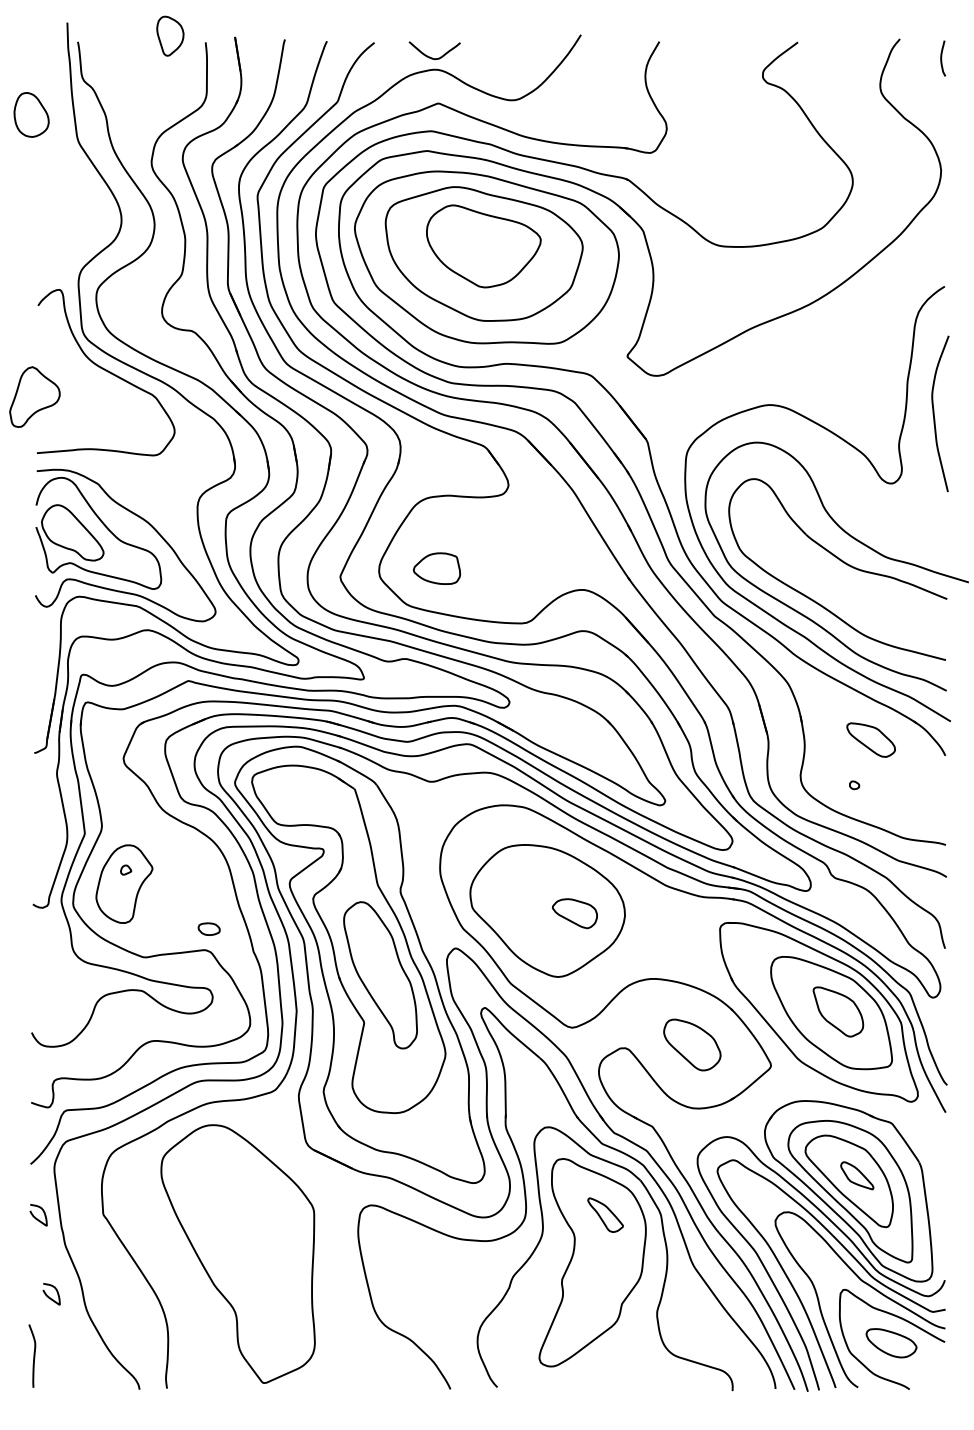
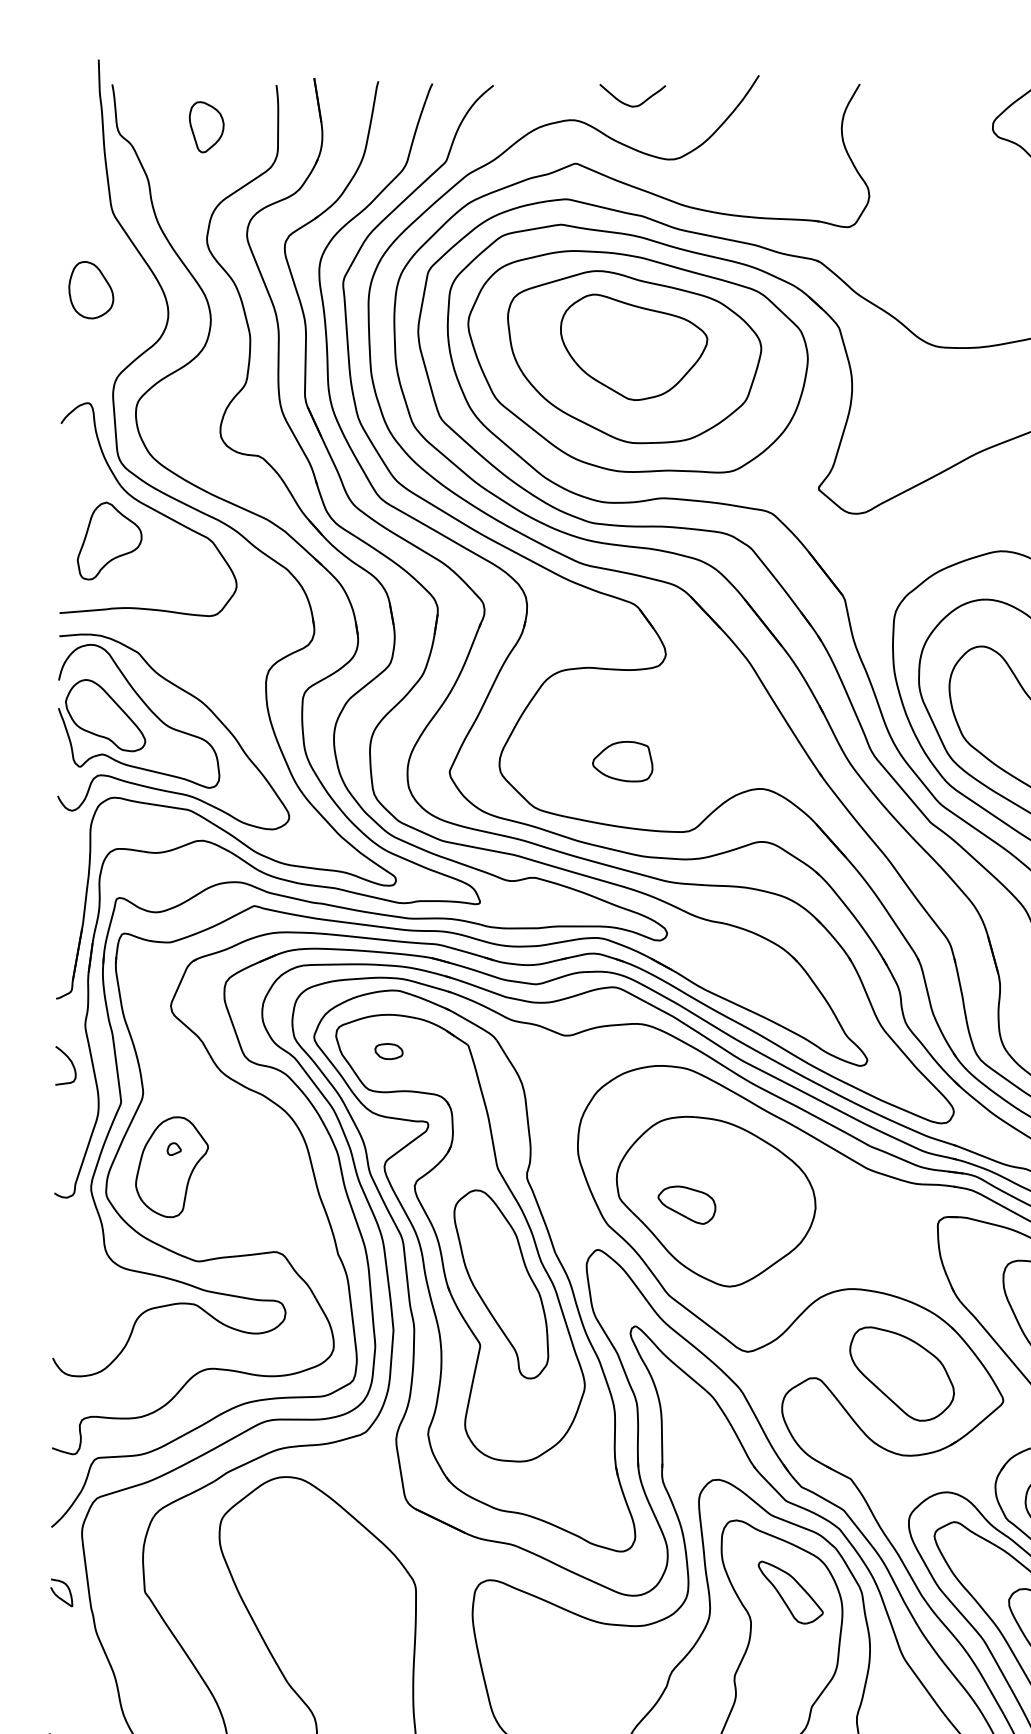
part: (170, 35) -> (206, 126), moved
curve: (430, 56) -> (627, 103), moved
part: (31, 114) -> (91, 289), moved
part: (34, 396) -> (109, 540), moved
part: (436, 568) -> (622, 761), moved
curve: (45, 803) -> (70, 1063), added
part: (574, 913) -> (686, 1204), moved
part: (208, 928) -> (388, 1050), moved
part: (692, 1044) -> (902, 1373), size x1.43
part: (605, 1215) -> (790, 1593), size x1.43
curve: (49, 1296) -> (75, 1697), removed

